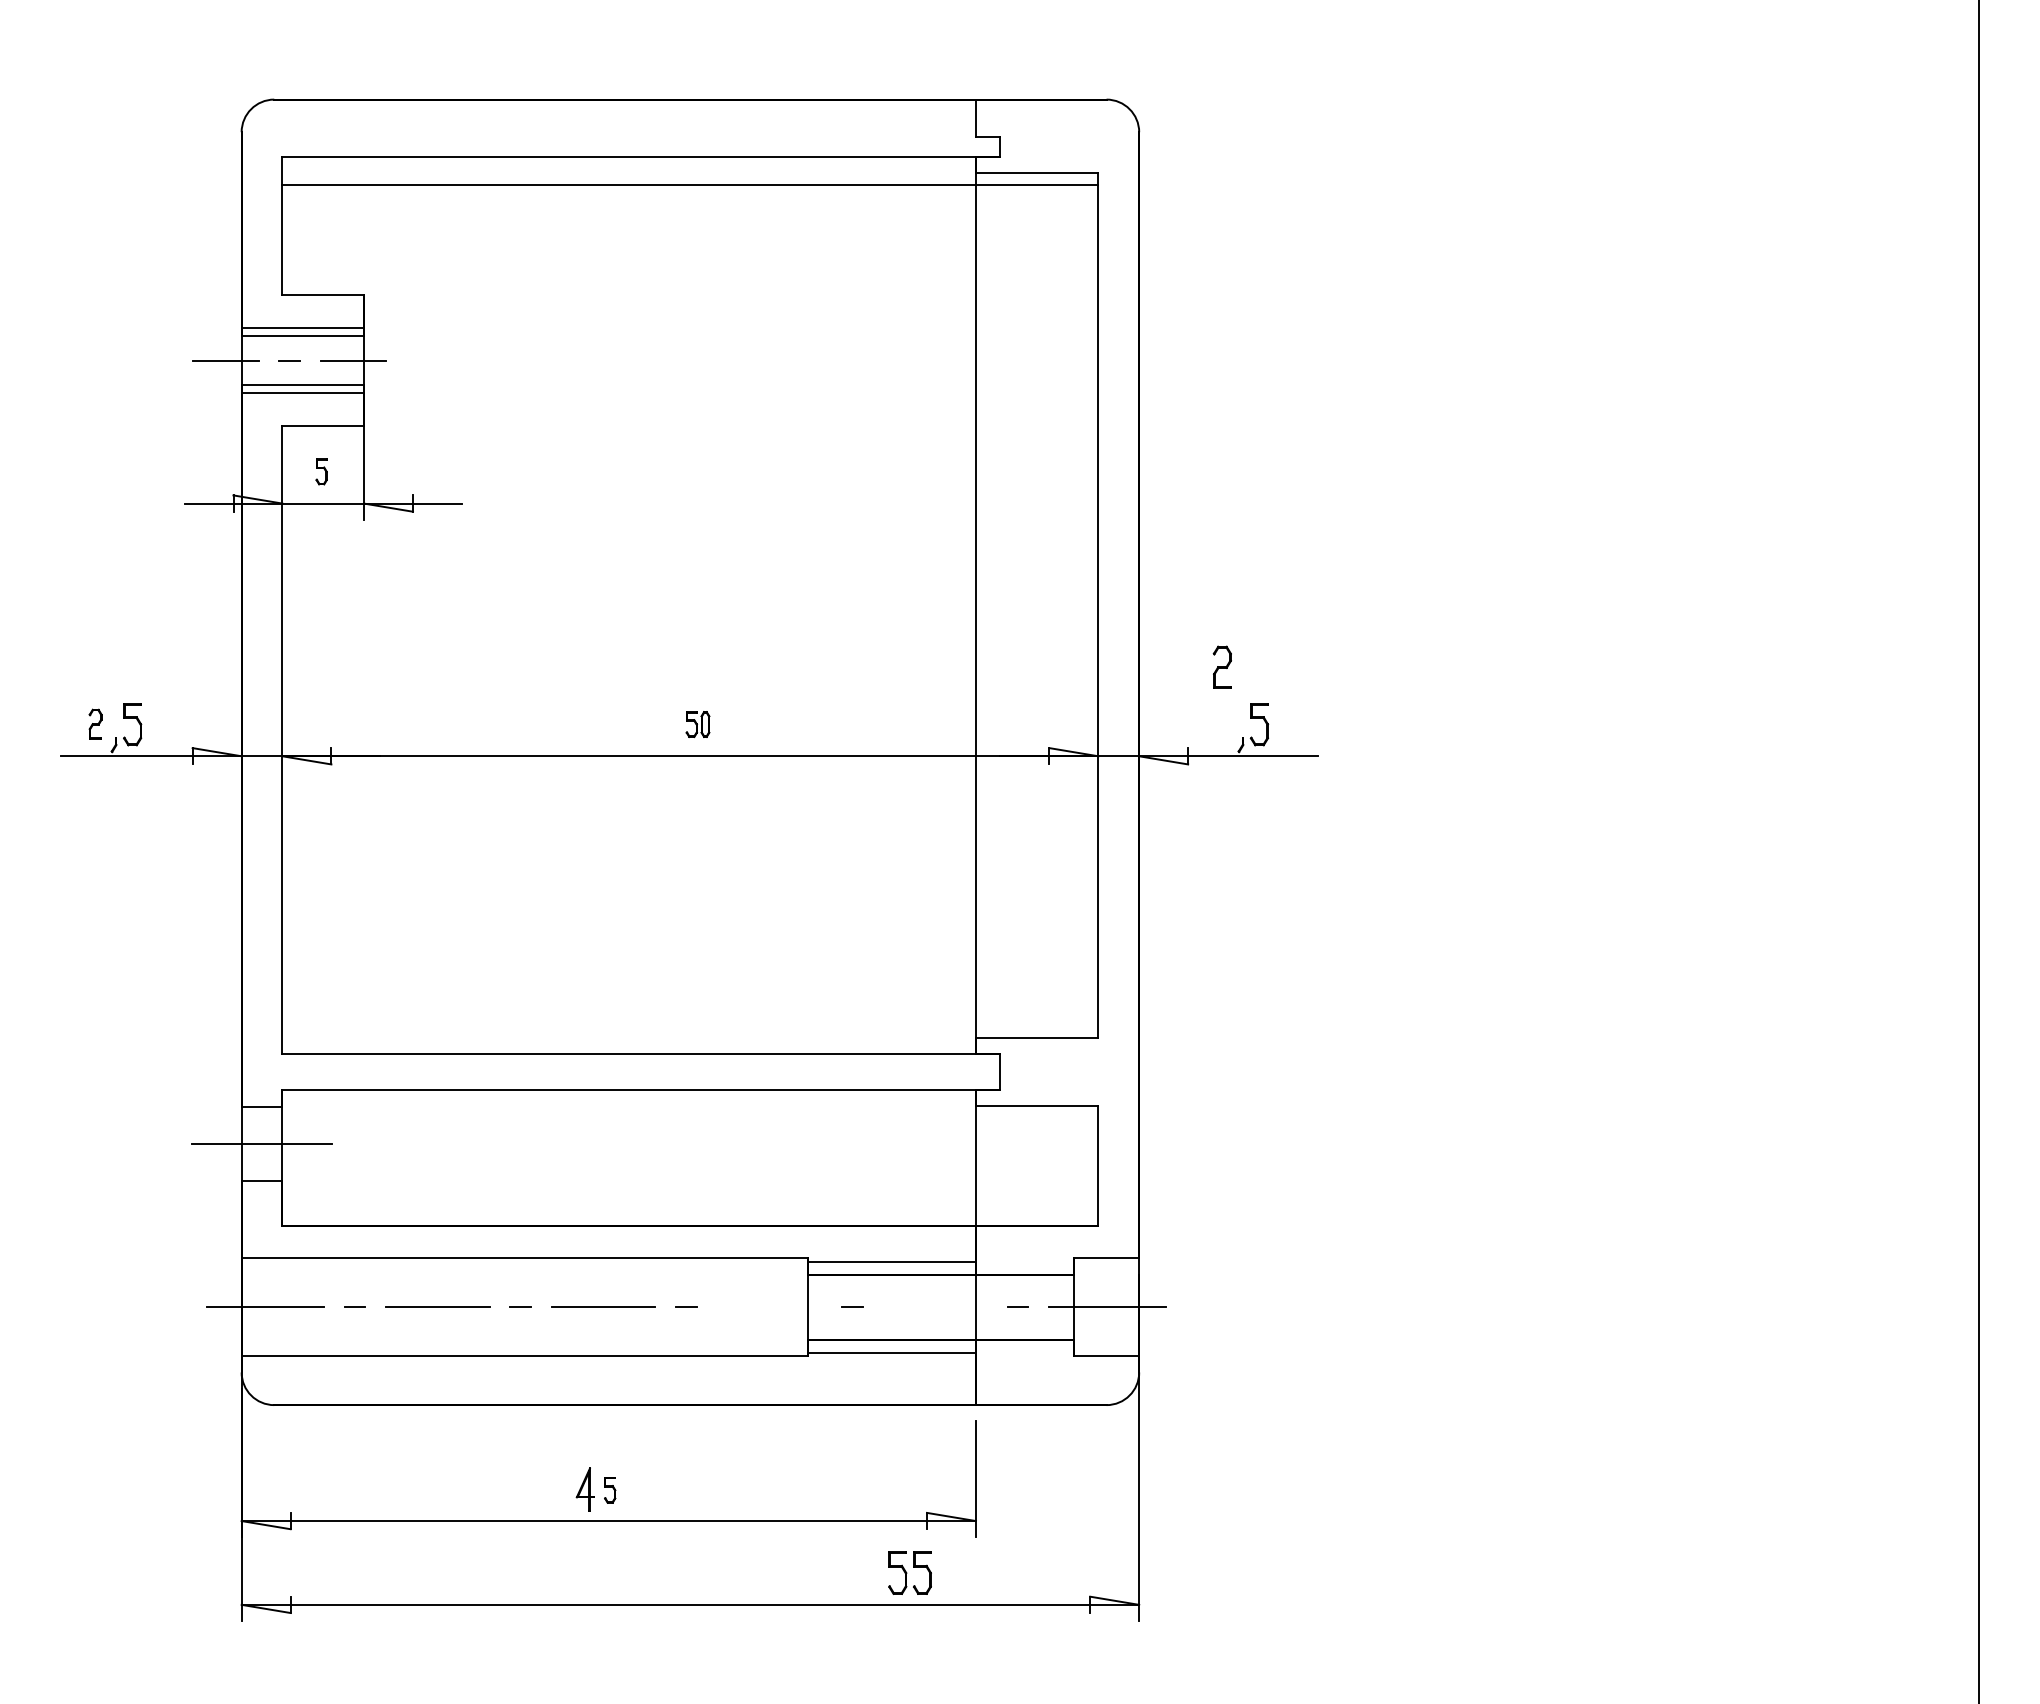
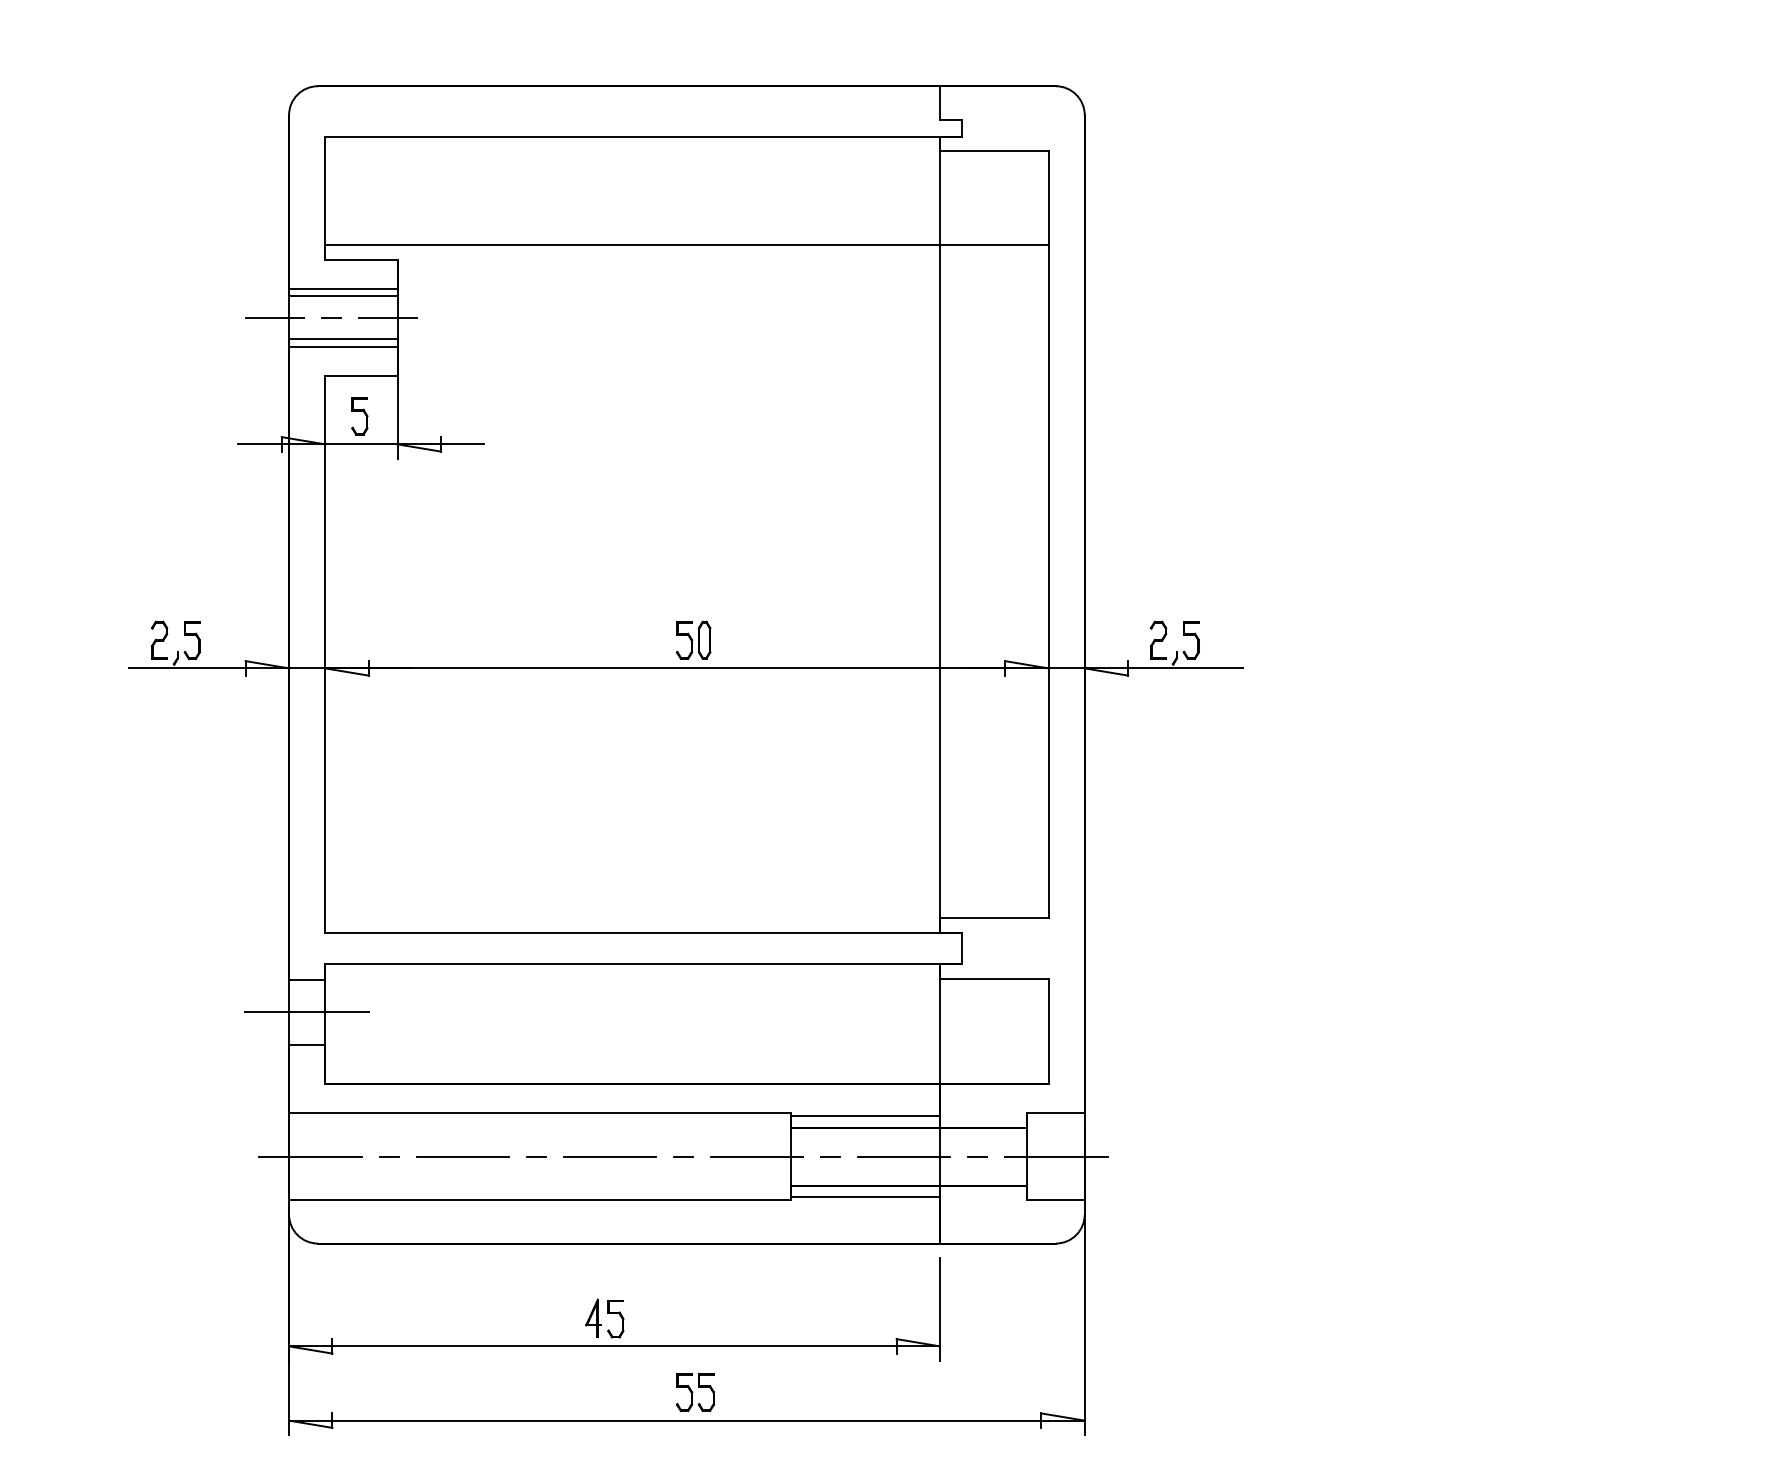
line: (690, 185) -> (686, 245), moved
part: (321, 471) -> (359, 415), size x1.67
part: (1221, 666) -> (1157, 639), moved
part: (95, 723) -> (159, 639), size x1.43
part: (697, 724) -> (693, 640), size x1.67
line: (769, 1307) -> (757, 1157), added
line: (935, 1307) -> (904, 1157), added
part: (609, 1490) -> (615, 1319), size x1.67
part: (909, 1572) -> (694, 1391), moved

